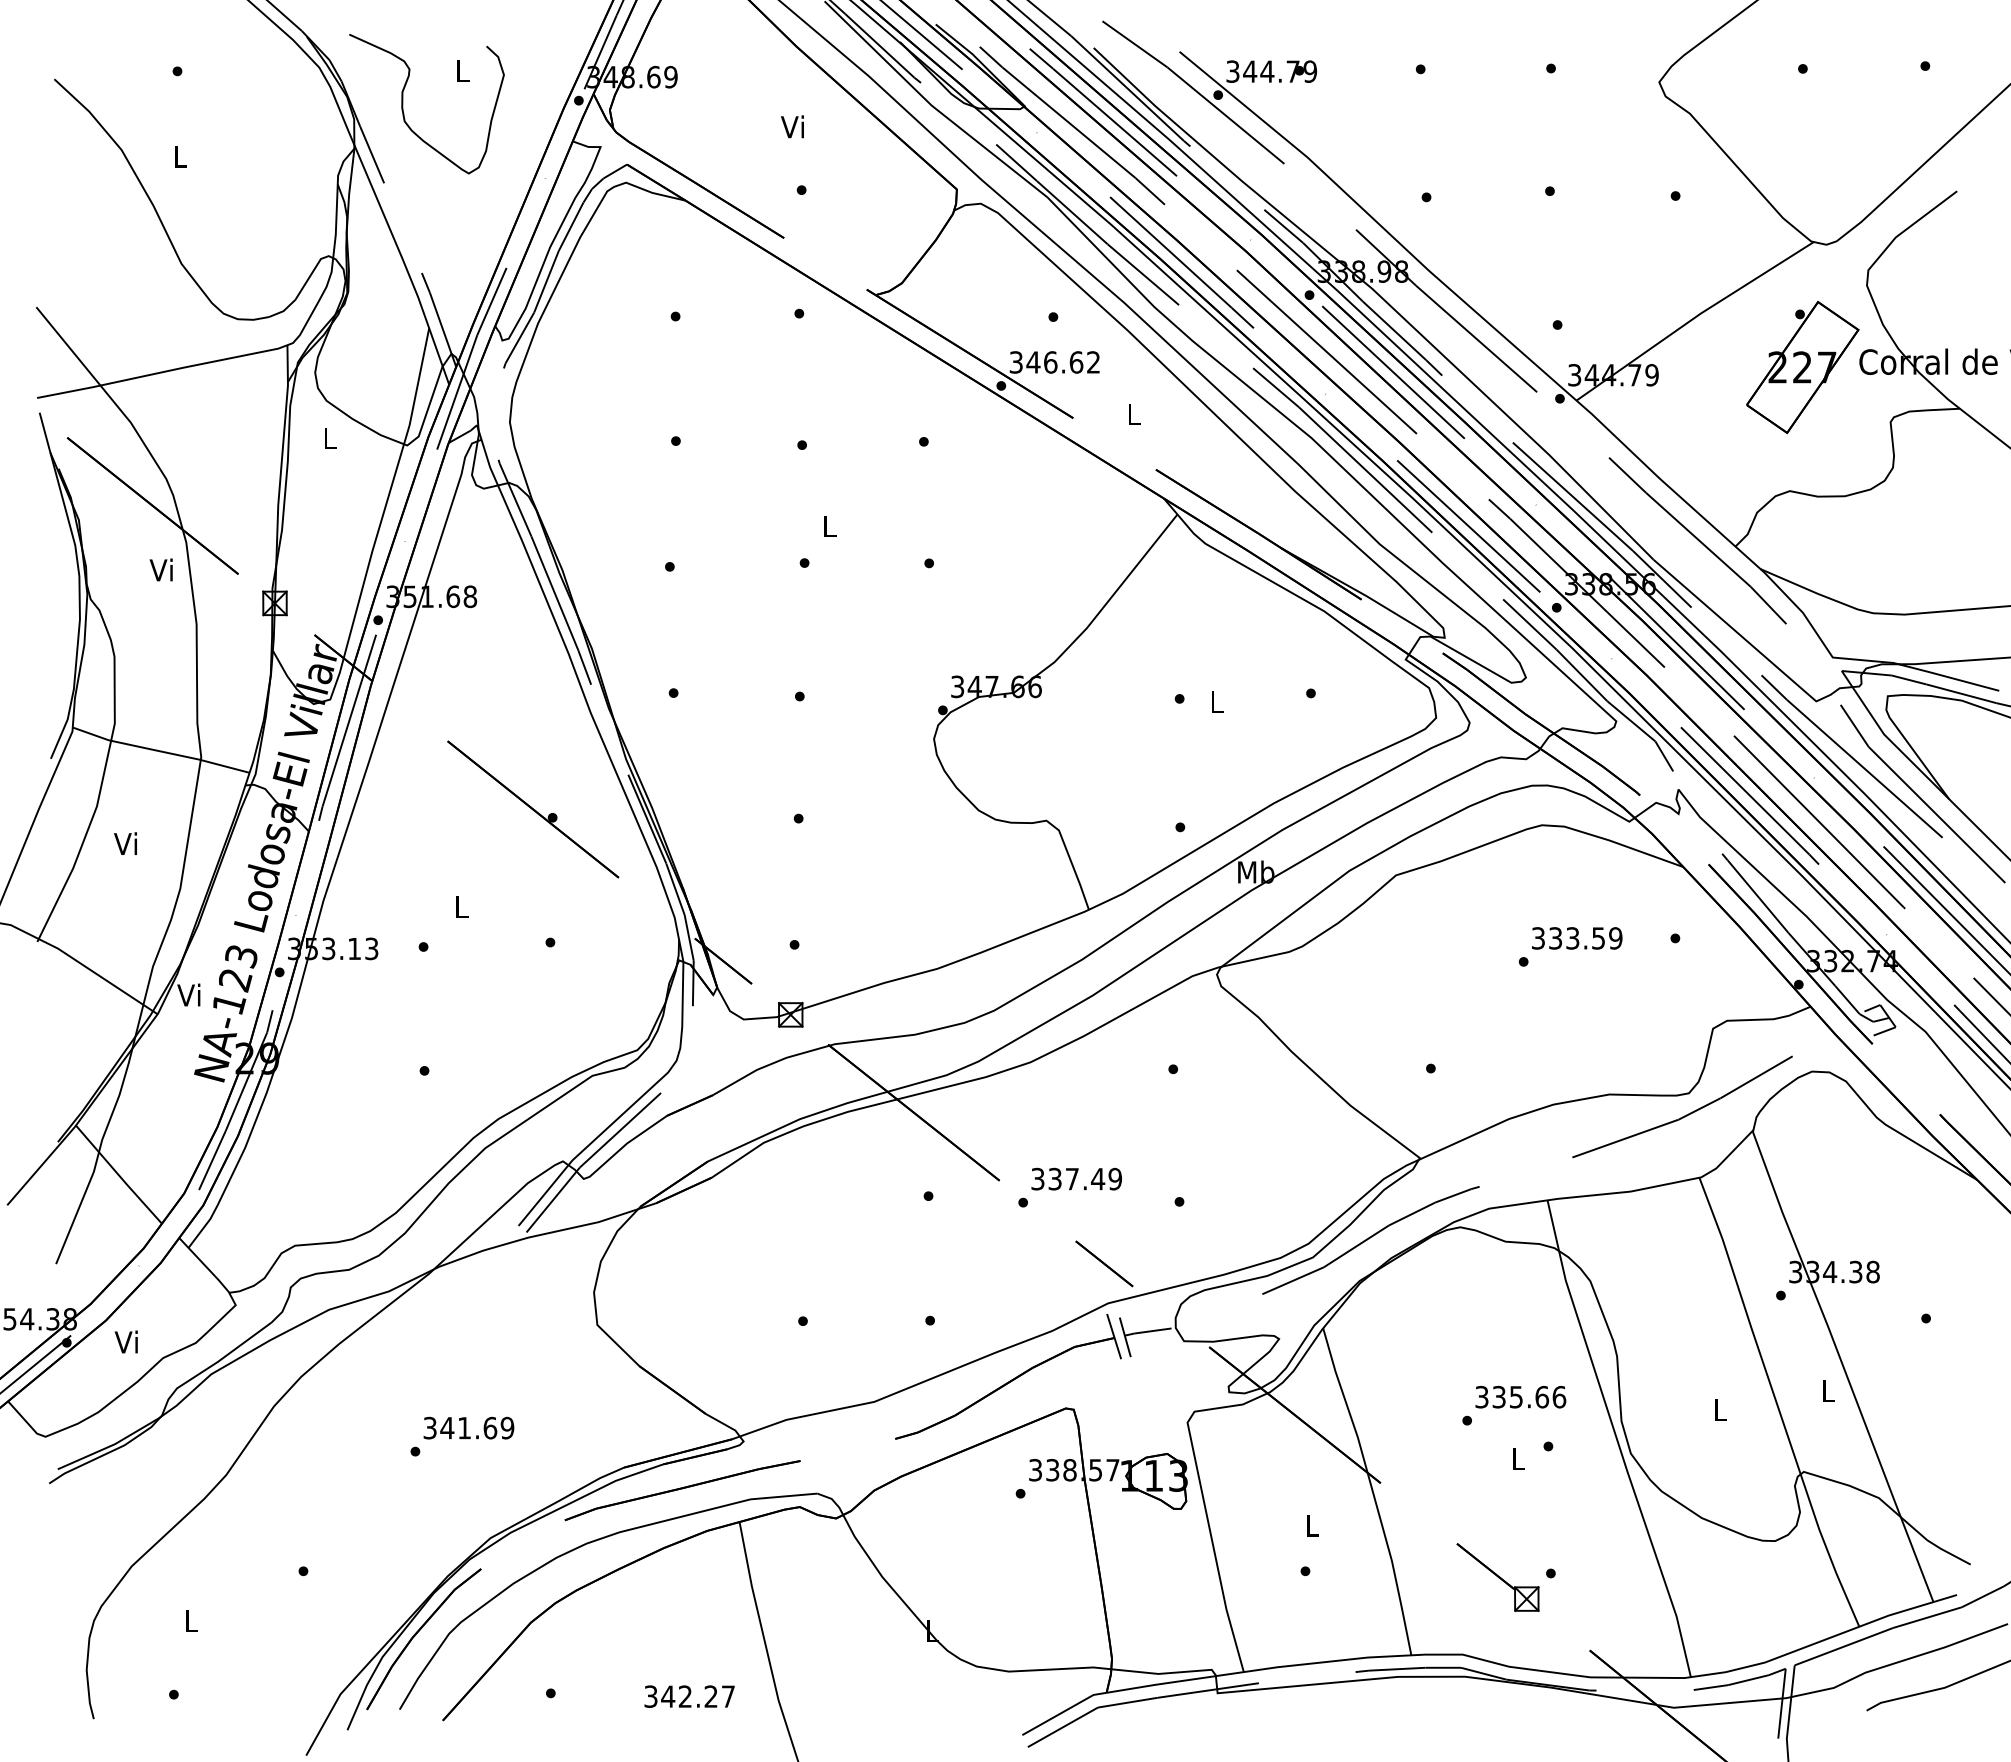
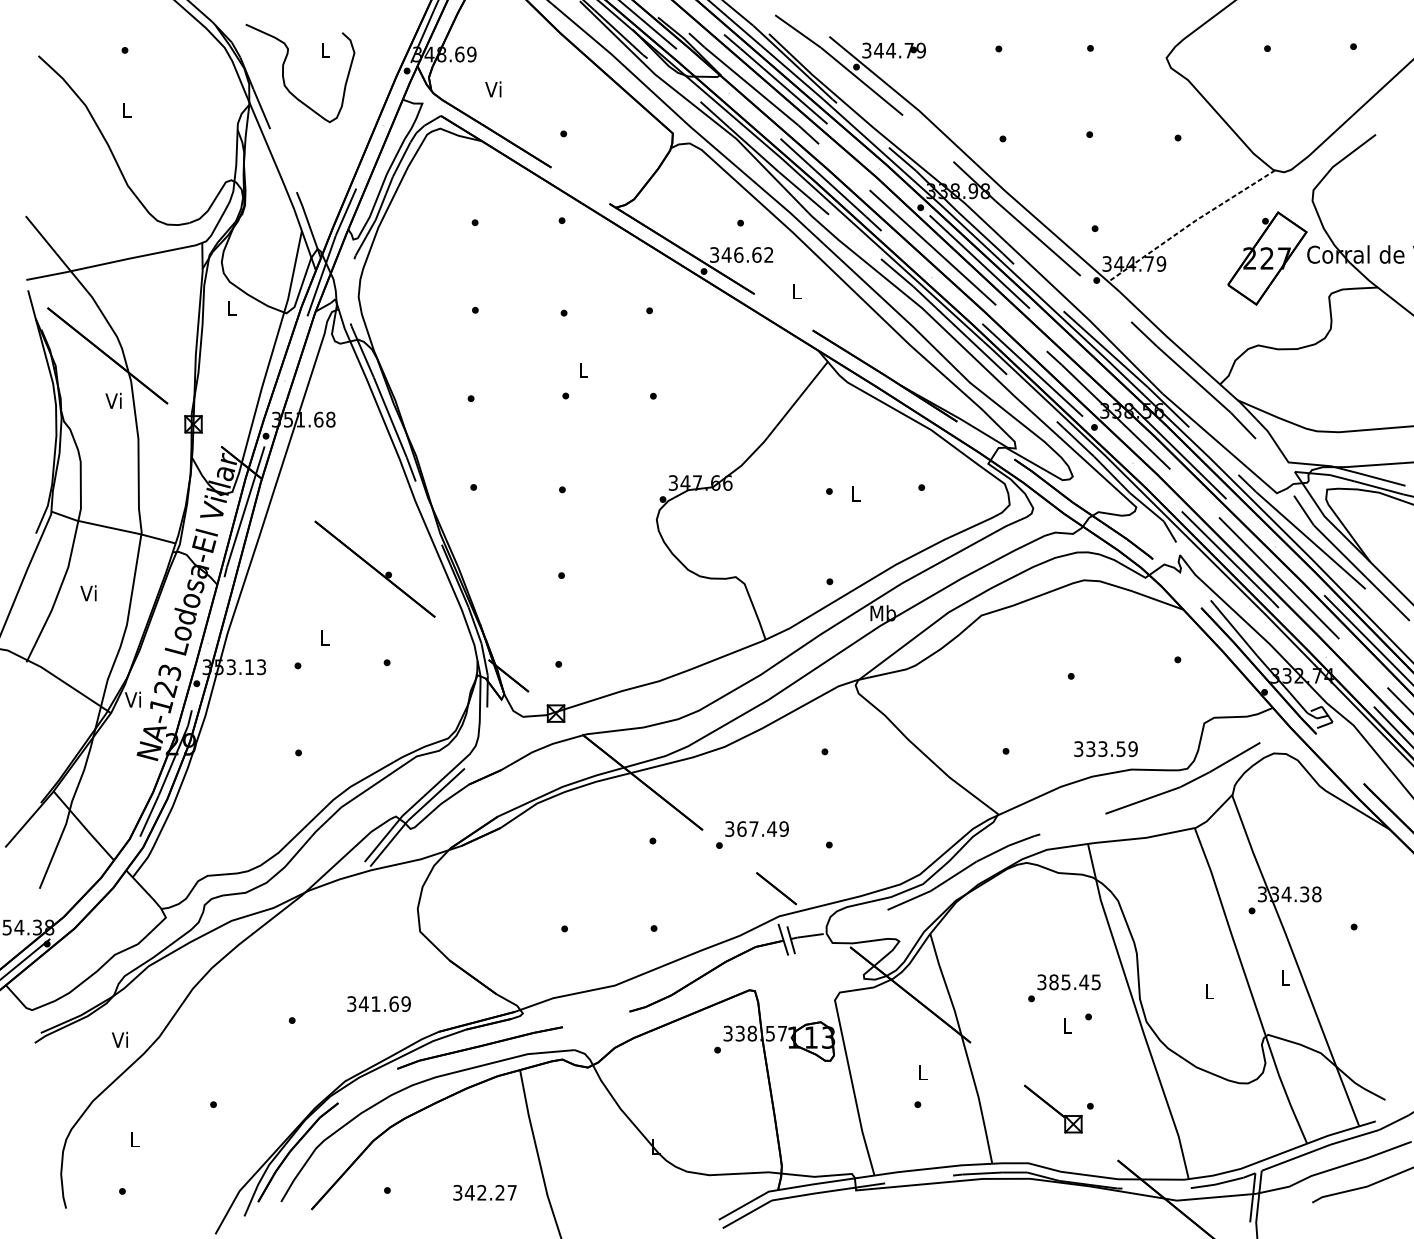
text: (792, 126) -> (493, 89), moved
line: (1693, 318) -> (1190, 224), solid -> dashed
text: (1577, 938) -> (1106, 749), moved
text: (1055, 1178) -> (742, 828), 337.49 -> 367.49
text: (125, 1341) -> (119, 1039), moved
text: (1529, 1396) -> (1075, 981), 335.66 -> 385.45
text: (468, 1427) -> (378, 1003), moved

